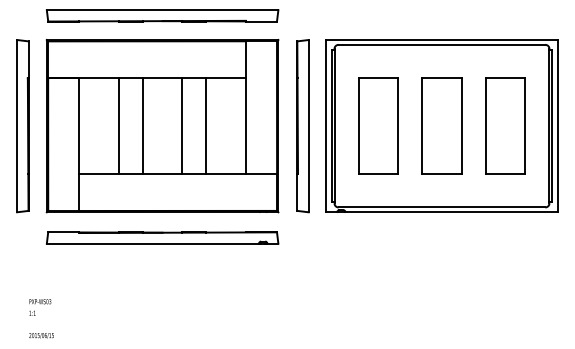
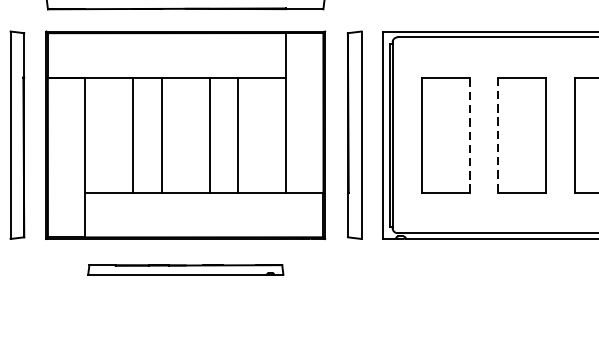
line: (398, 126) -> (469, 135), solid -> dashed
line: (422, 126) -> (498, 135), solid -> dashed
part: (162, 237) -> (185, 269), size x0.7

